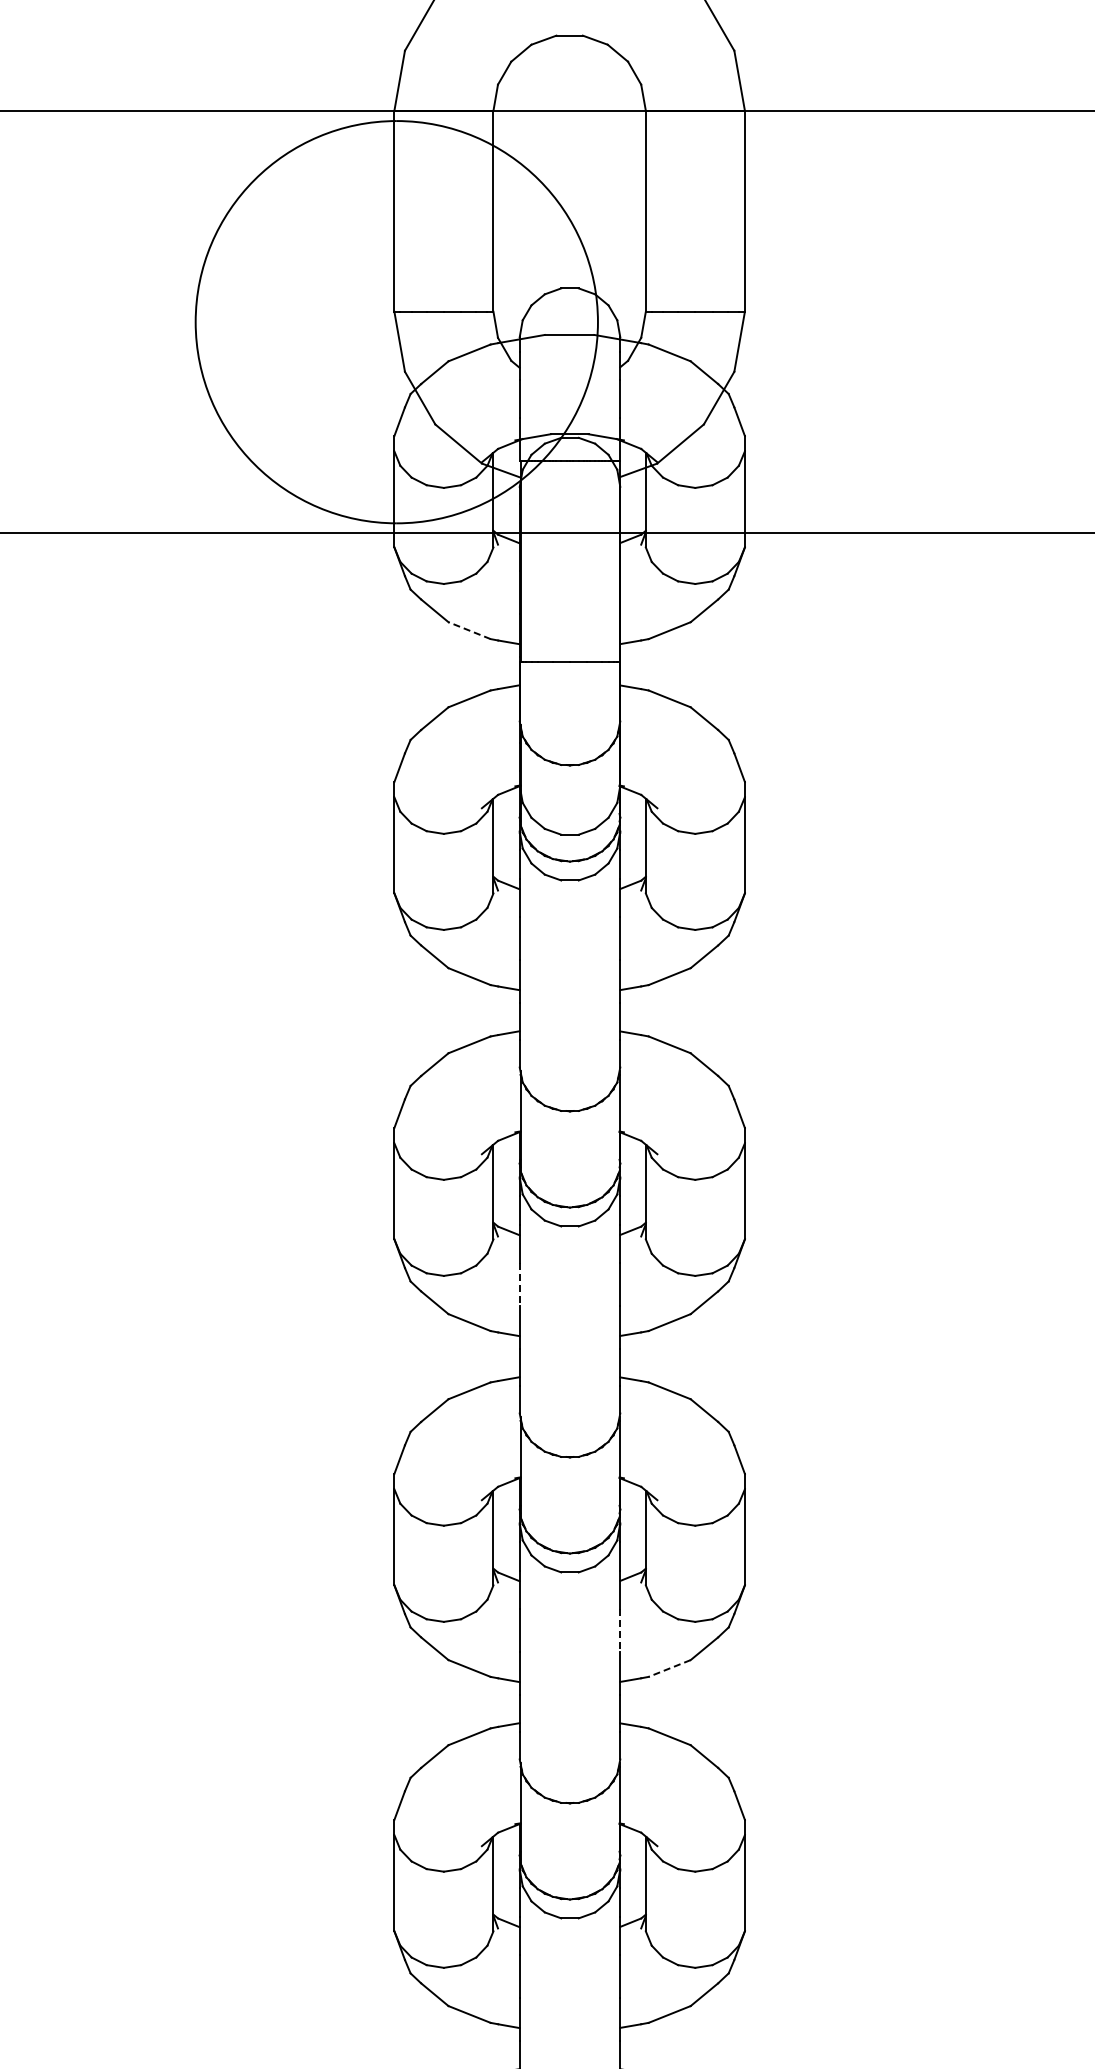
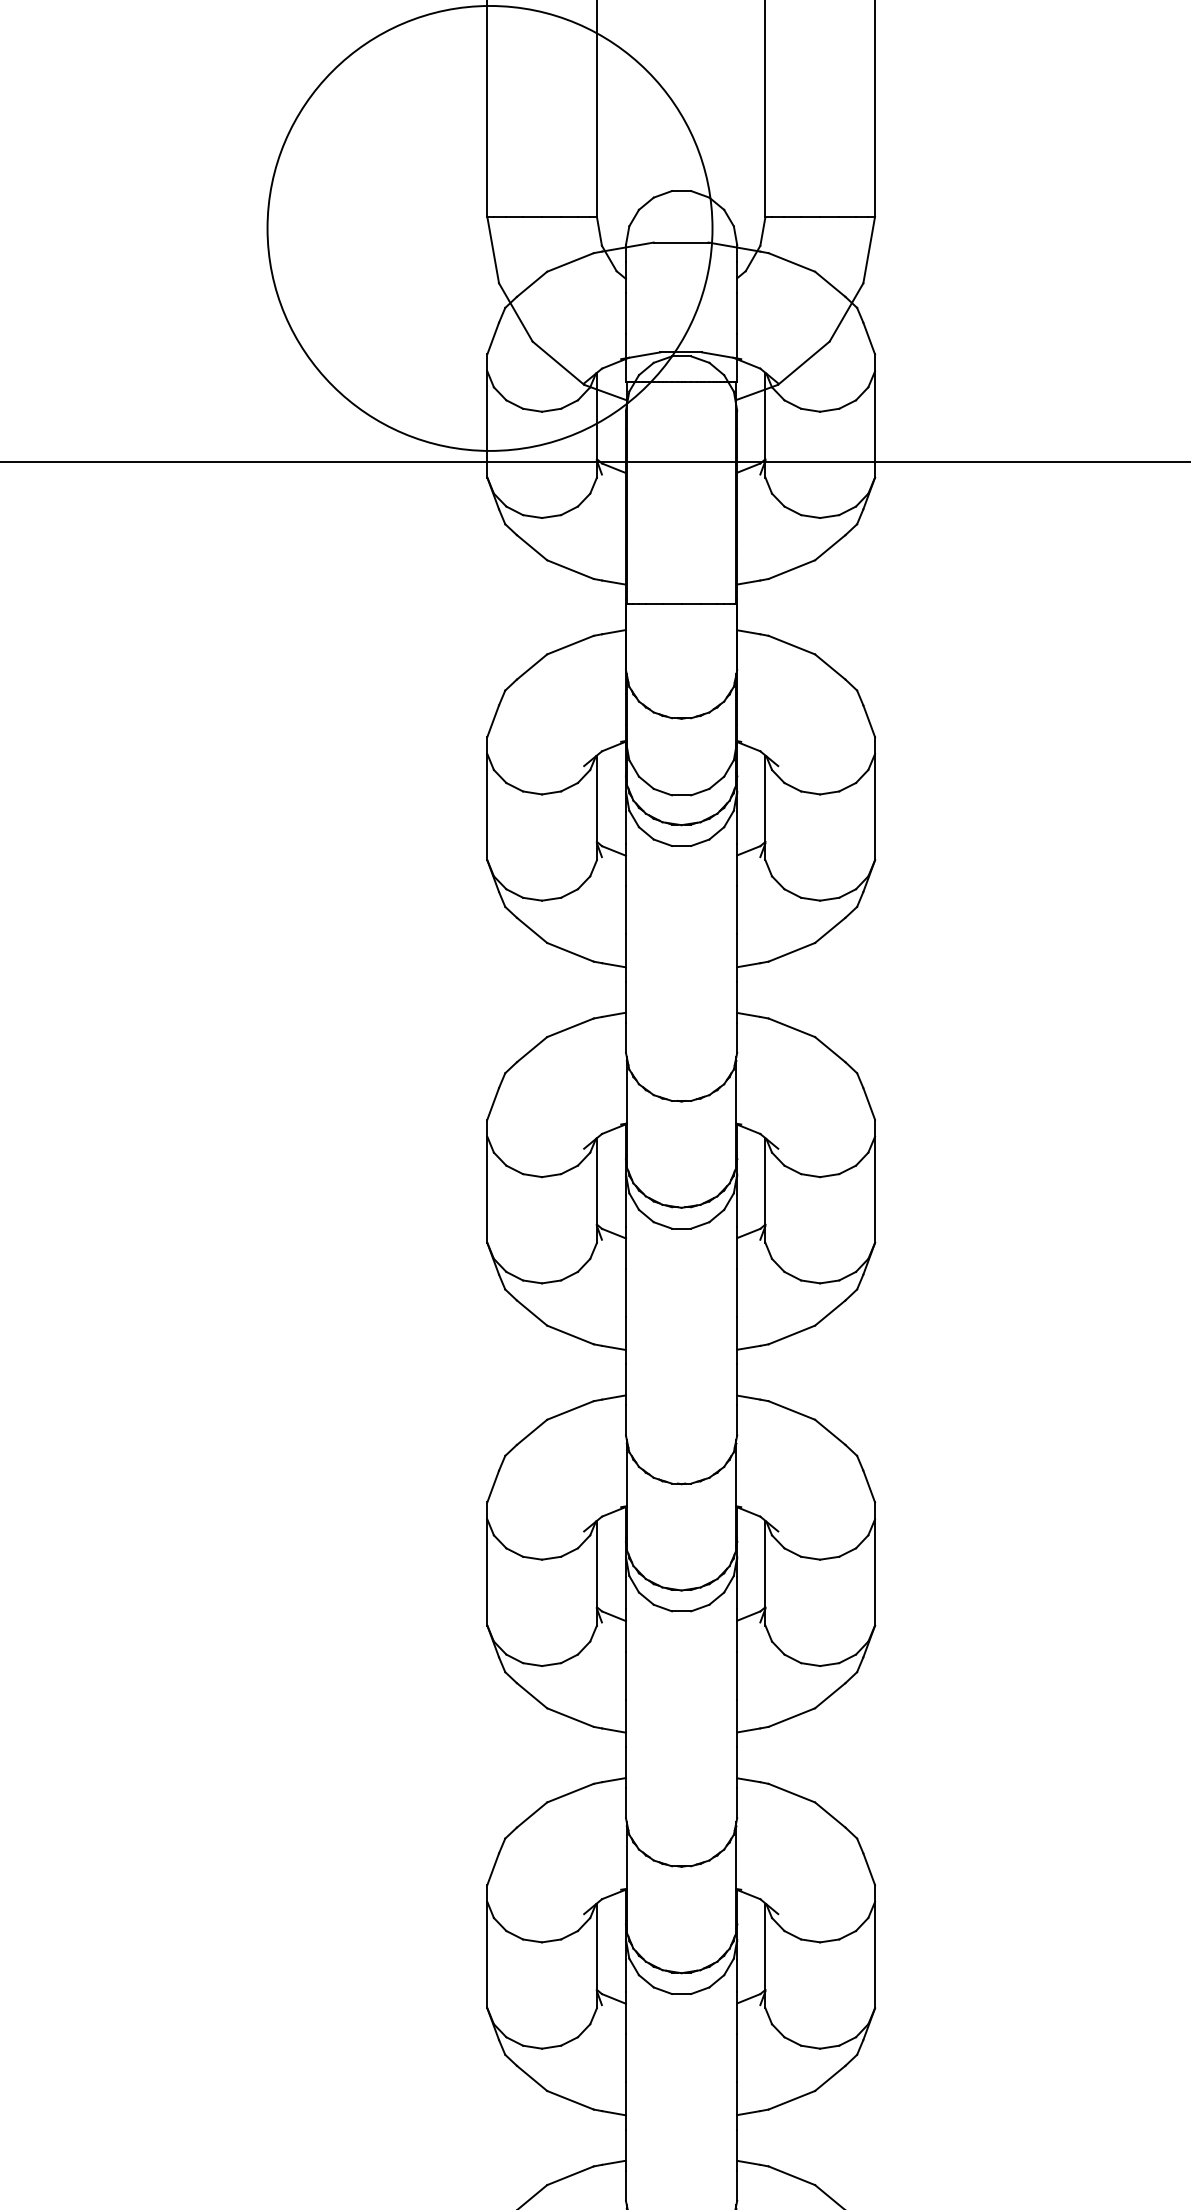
line: (469, 630) -> (570, 569), dashed -> solid
line: (519, 1284) -> (625, 1292), dashed -> solid
line: (620, 1630) -> (737, 1675), dashed -> solid
line: (669, 1668) -> (791, 1717), dashed -> solid

